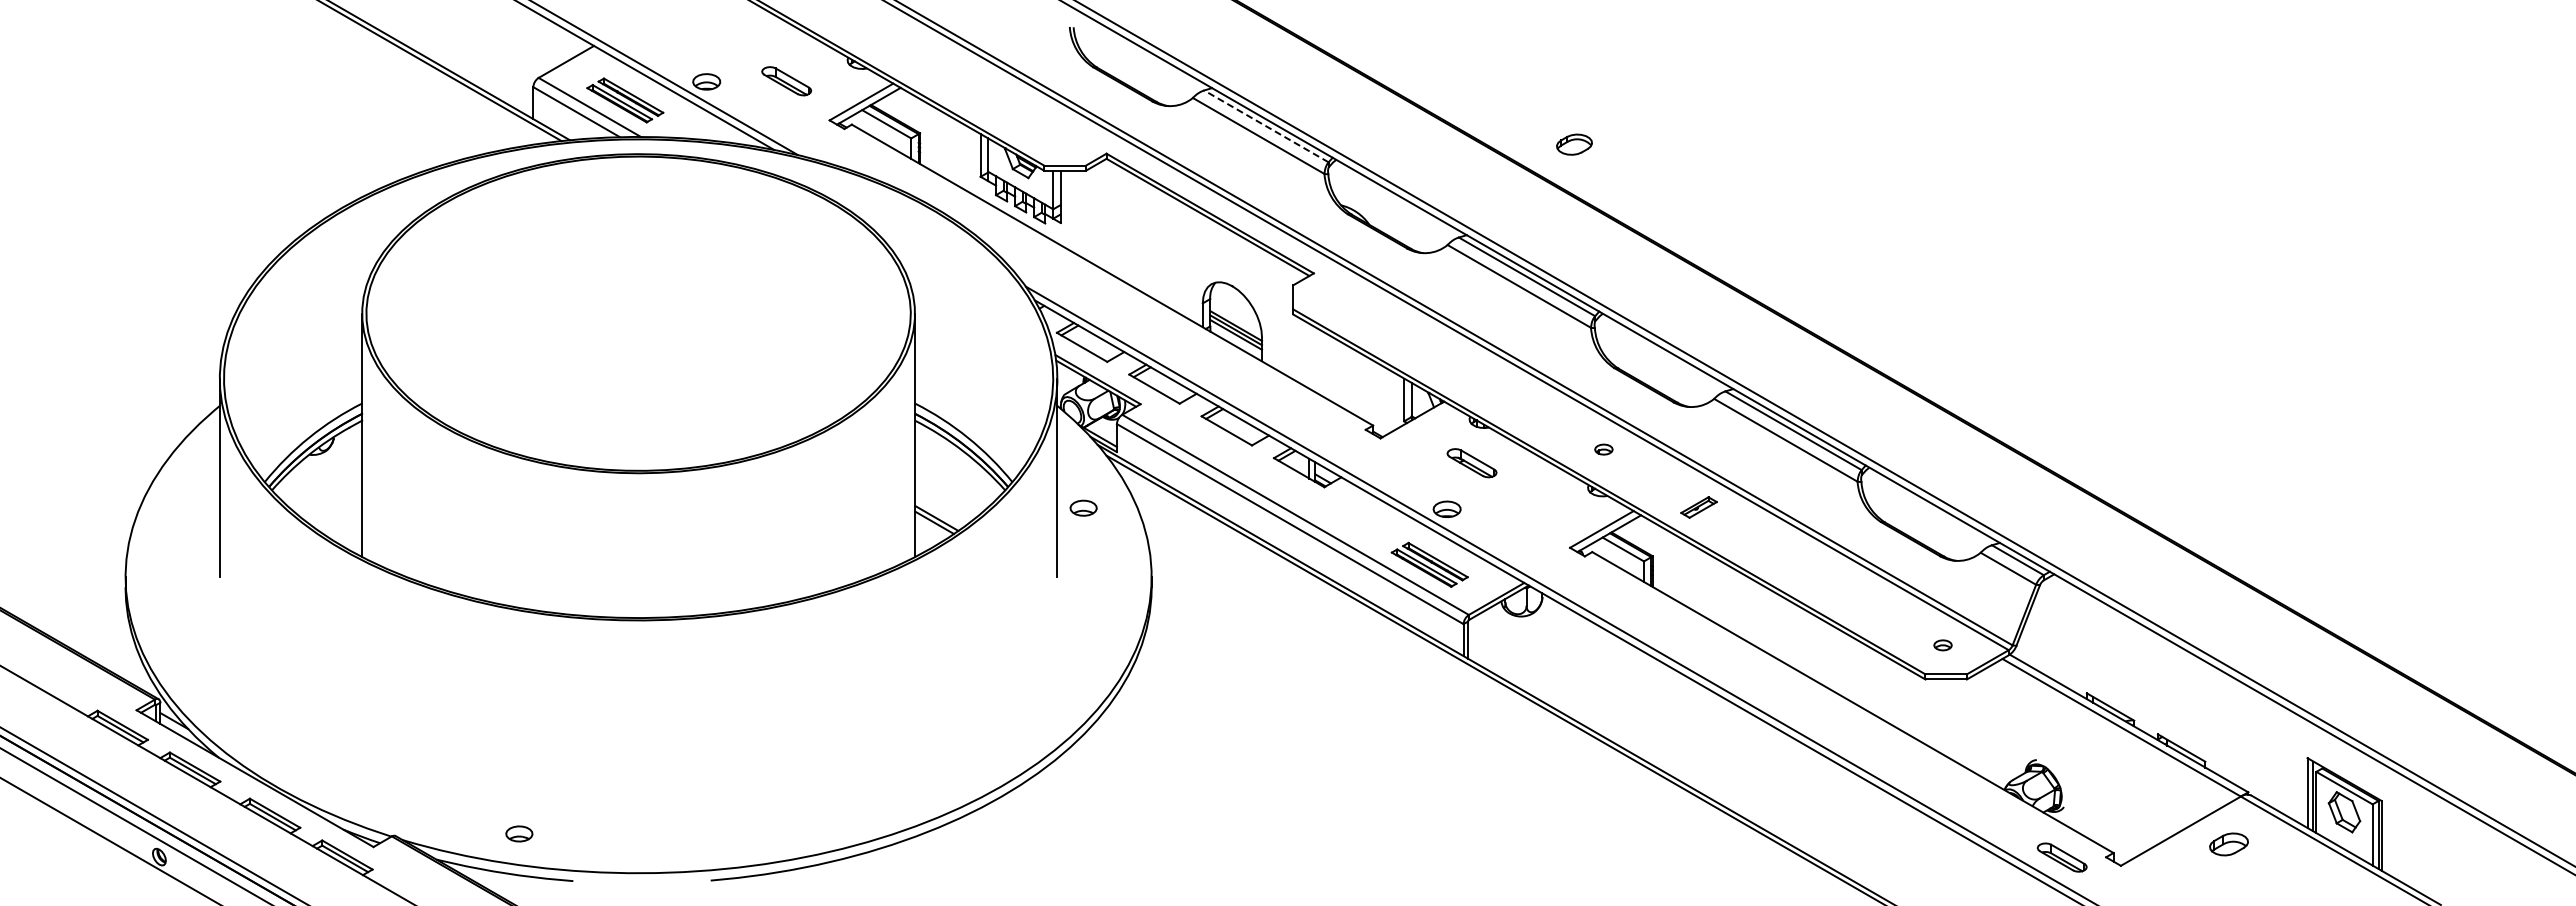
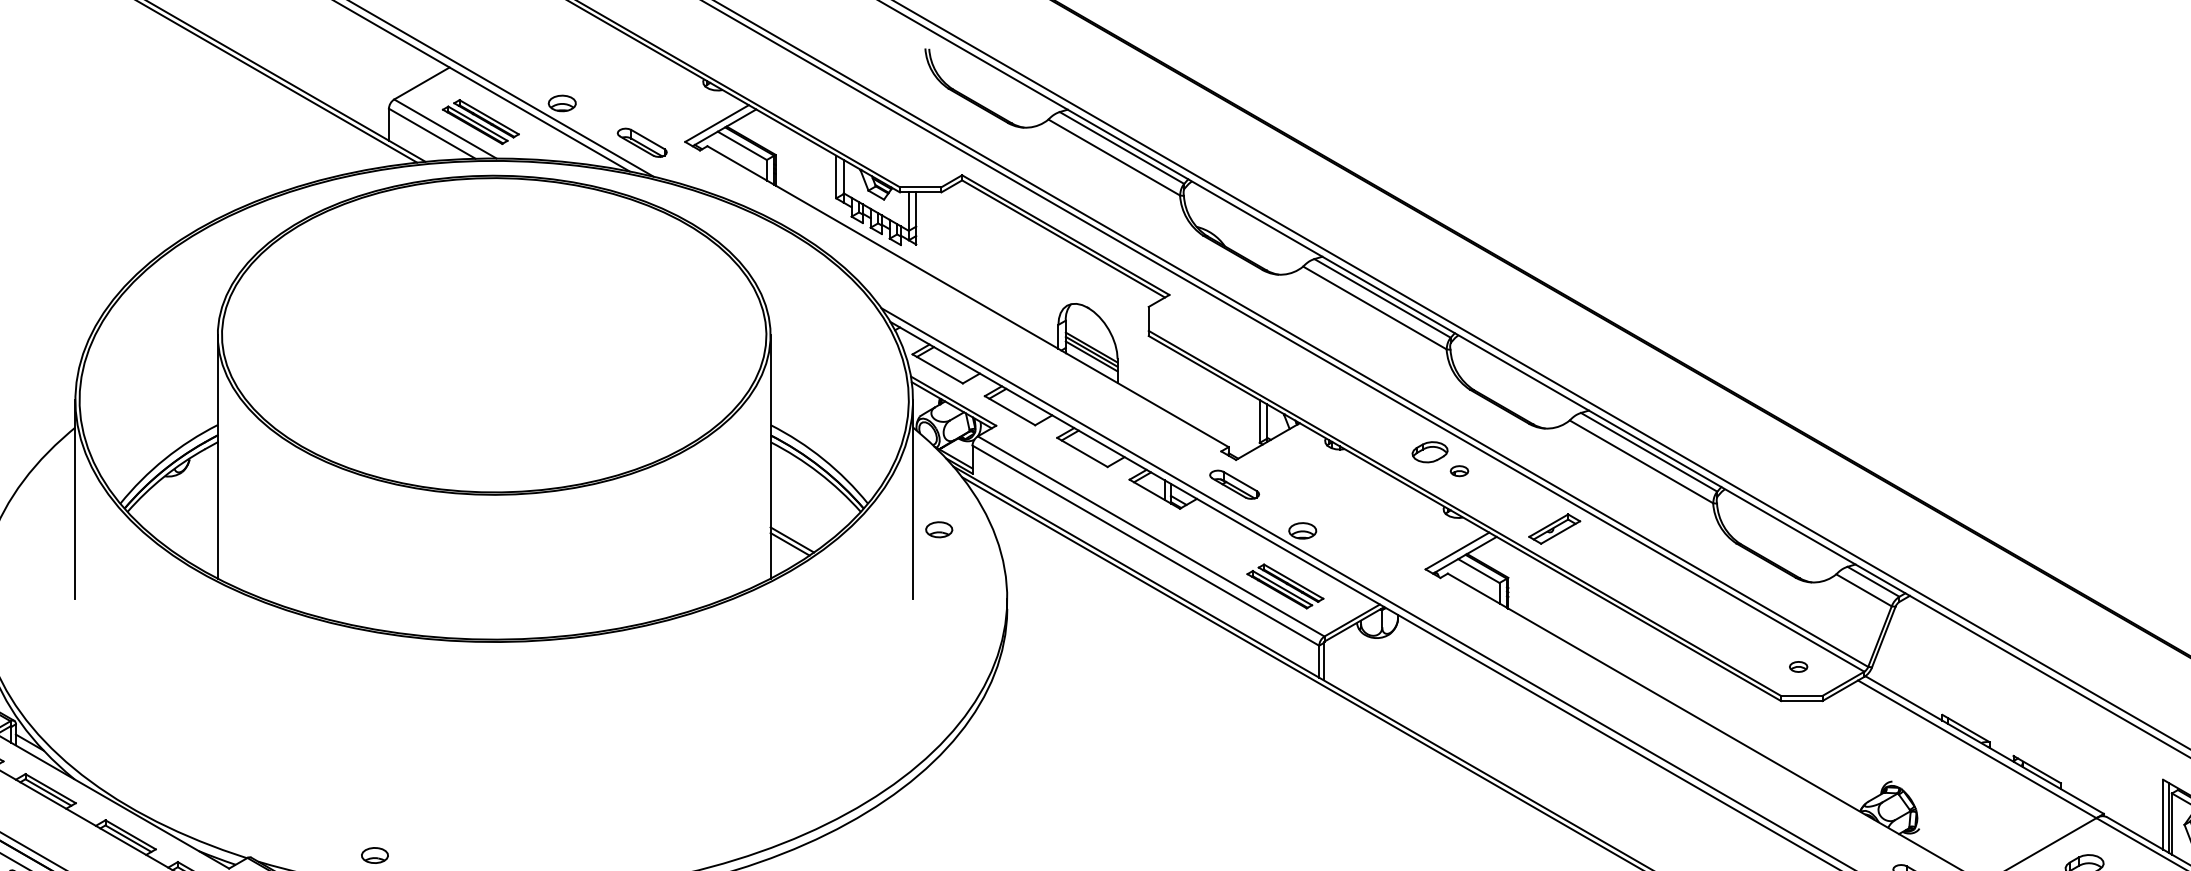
part: (786, 81) -> (642, 143), moved
line: (1266, 126) -> (1122, 148), dashed -> solid
part: (1574, 144) -> (1430, 452), moved
part: (1471, 463) -> (1234, 485), moved
part: (1698, 507) -> (1554, 529), size x1.43

